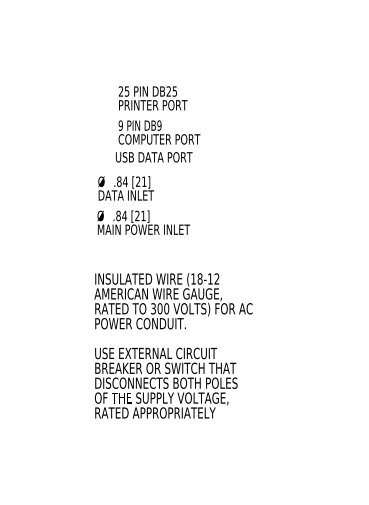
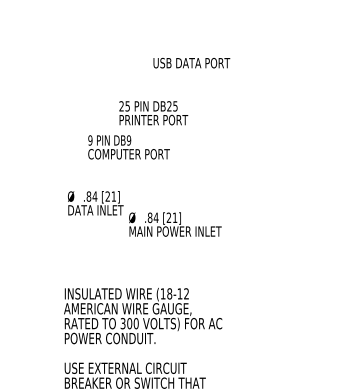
text: (152, 98) -> (153, 113), moved
text: (154, 157) -> (192, 63), moved
text: (143, 222) -> (175, 224), moved

